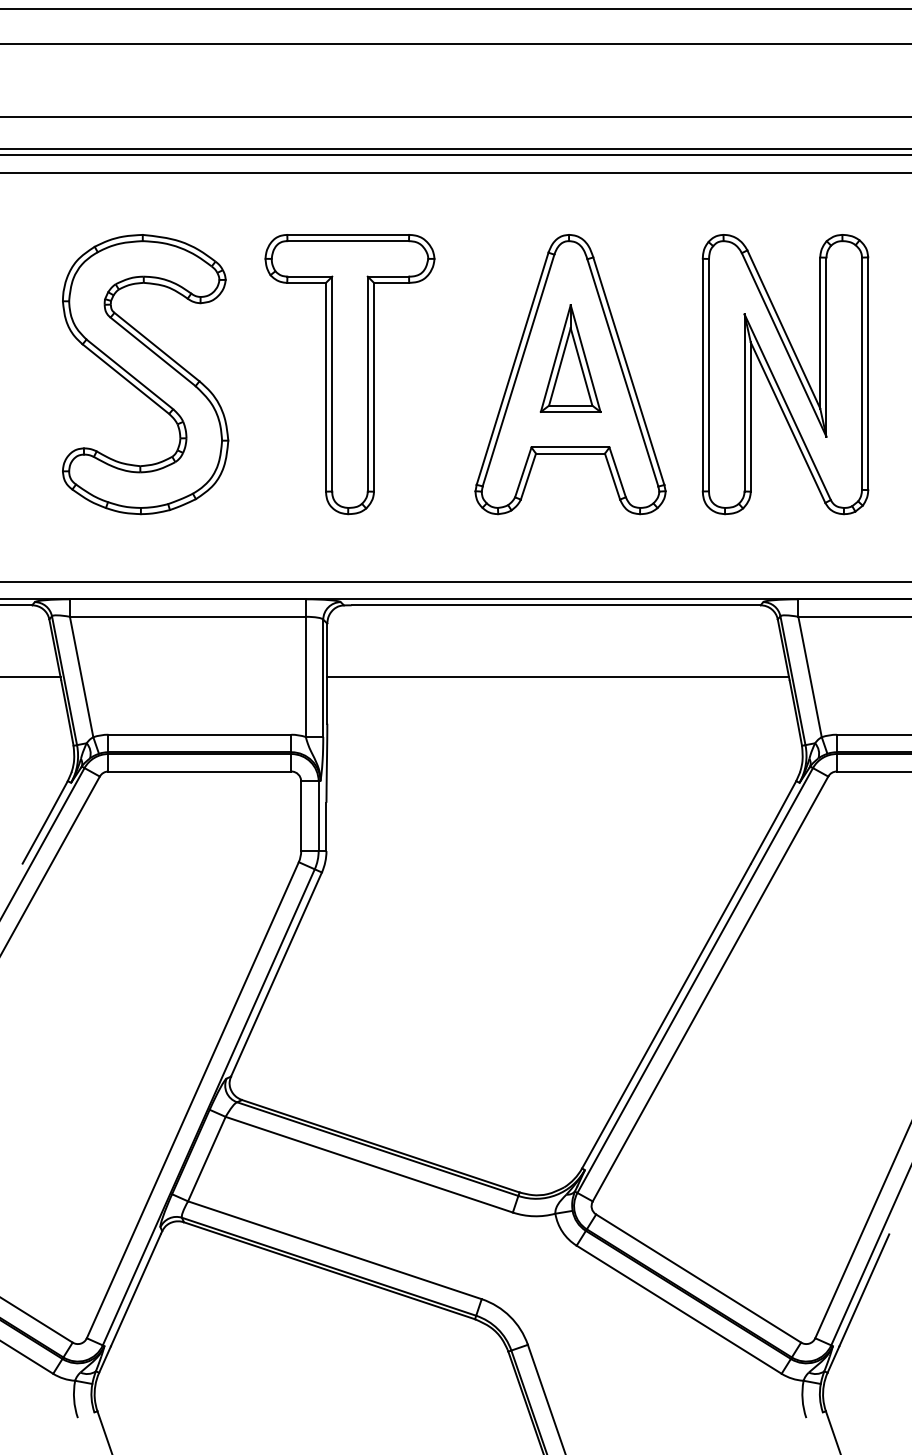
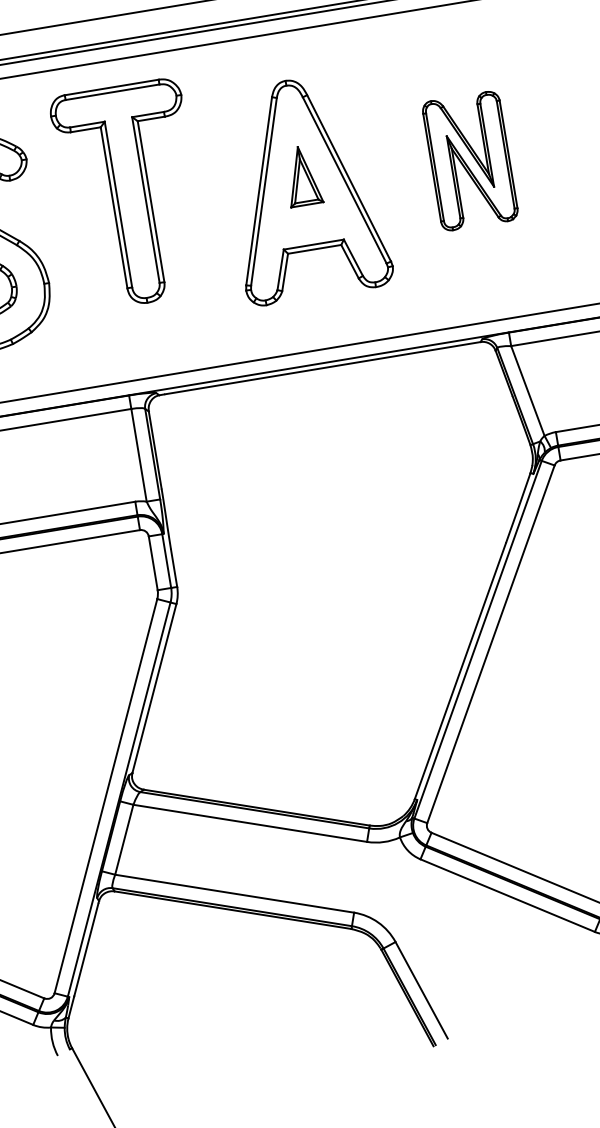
part: (570, 358) -> (302, 175), size x0.7
part: (349, 374) -> (130, 194), moved
part: (785, 374) -> (470, 160), size x0.6
line: (557, 676) -> (333, 422), removed

